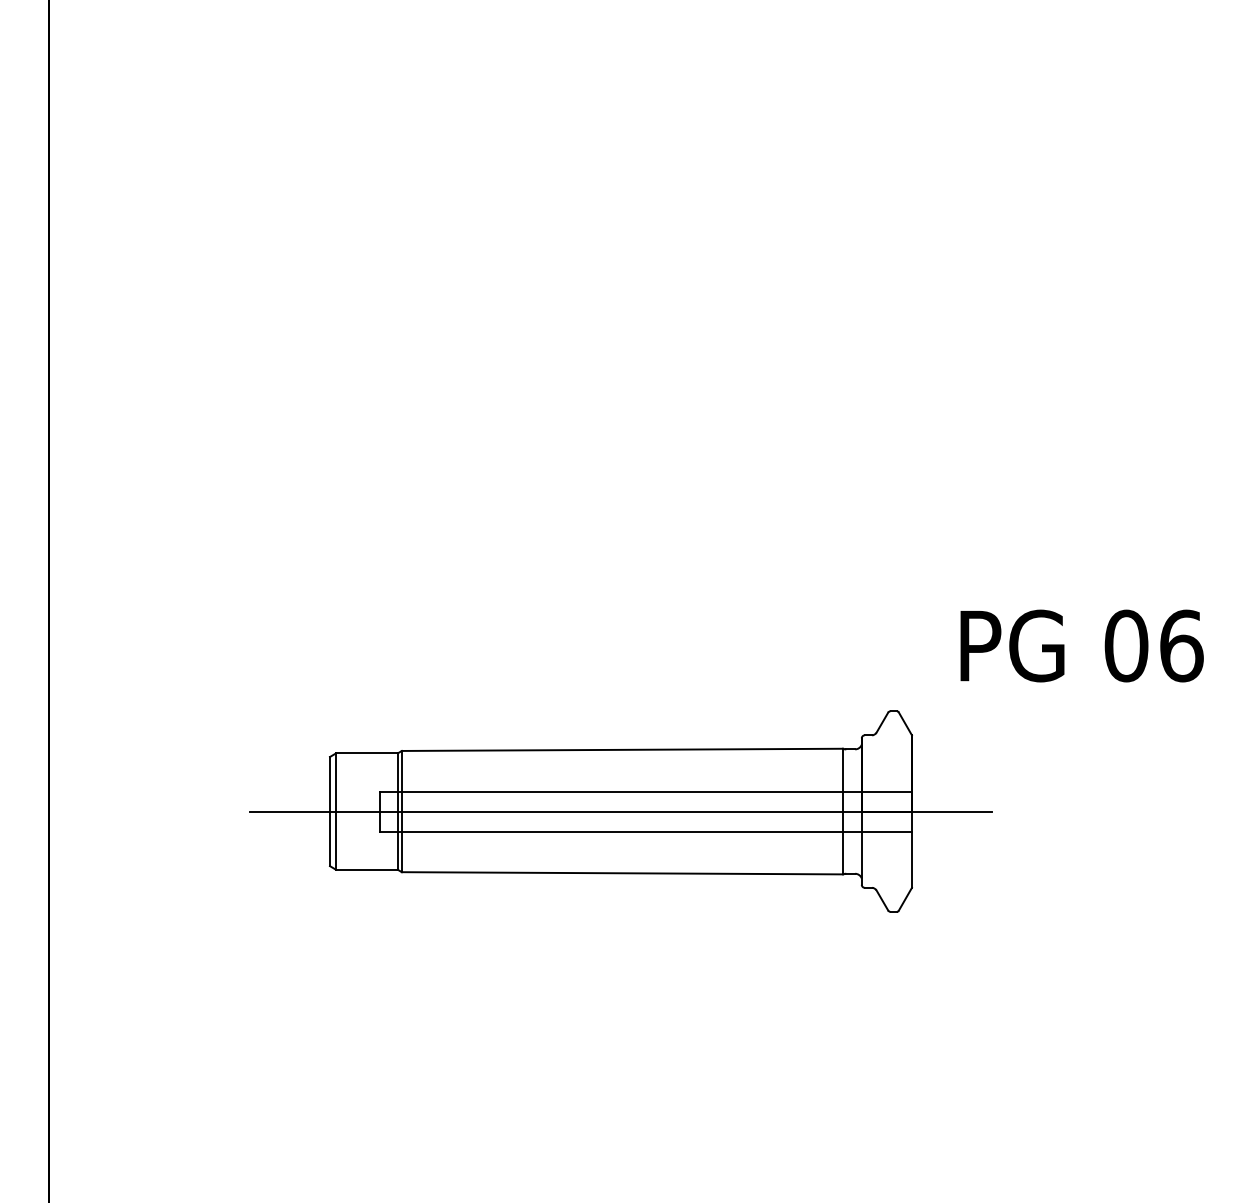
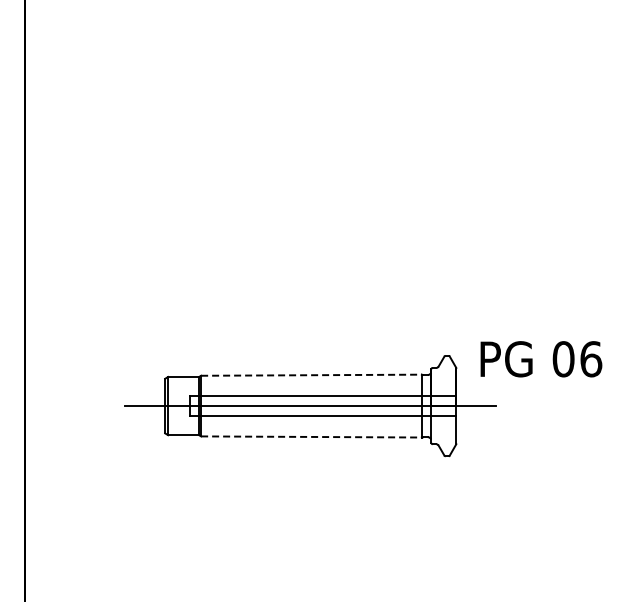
text: (1082, 646) -> (541, 359), moved
line: (622, 750) -> (311, 375), solid -> dashed
line: (622, 872) -> (311, 436), solid -> dashed

